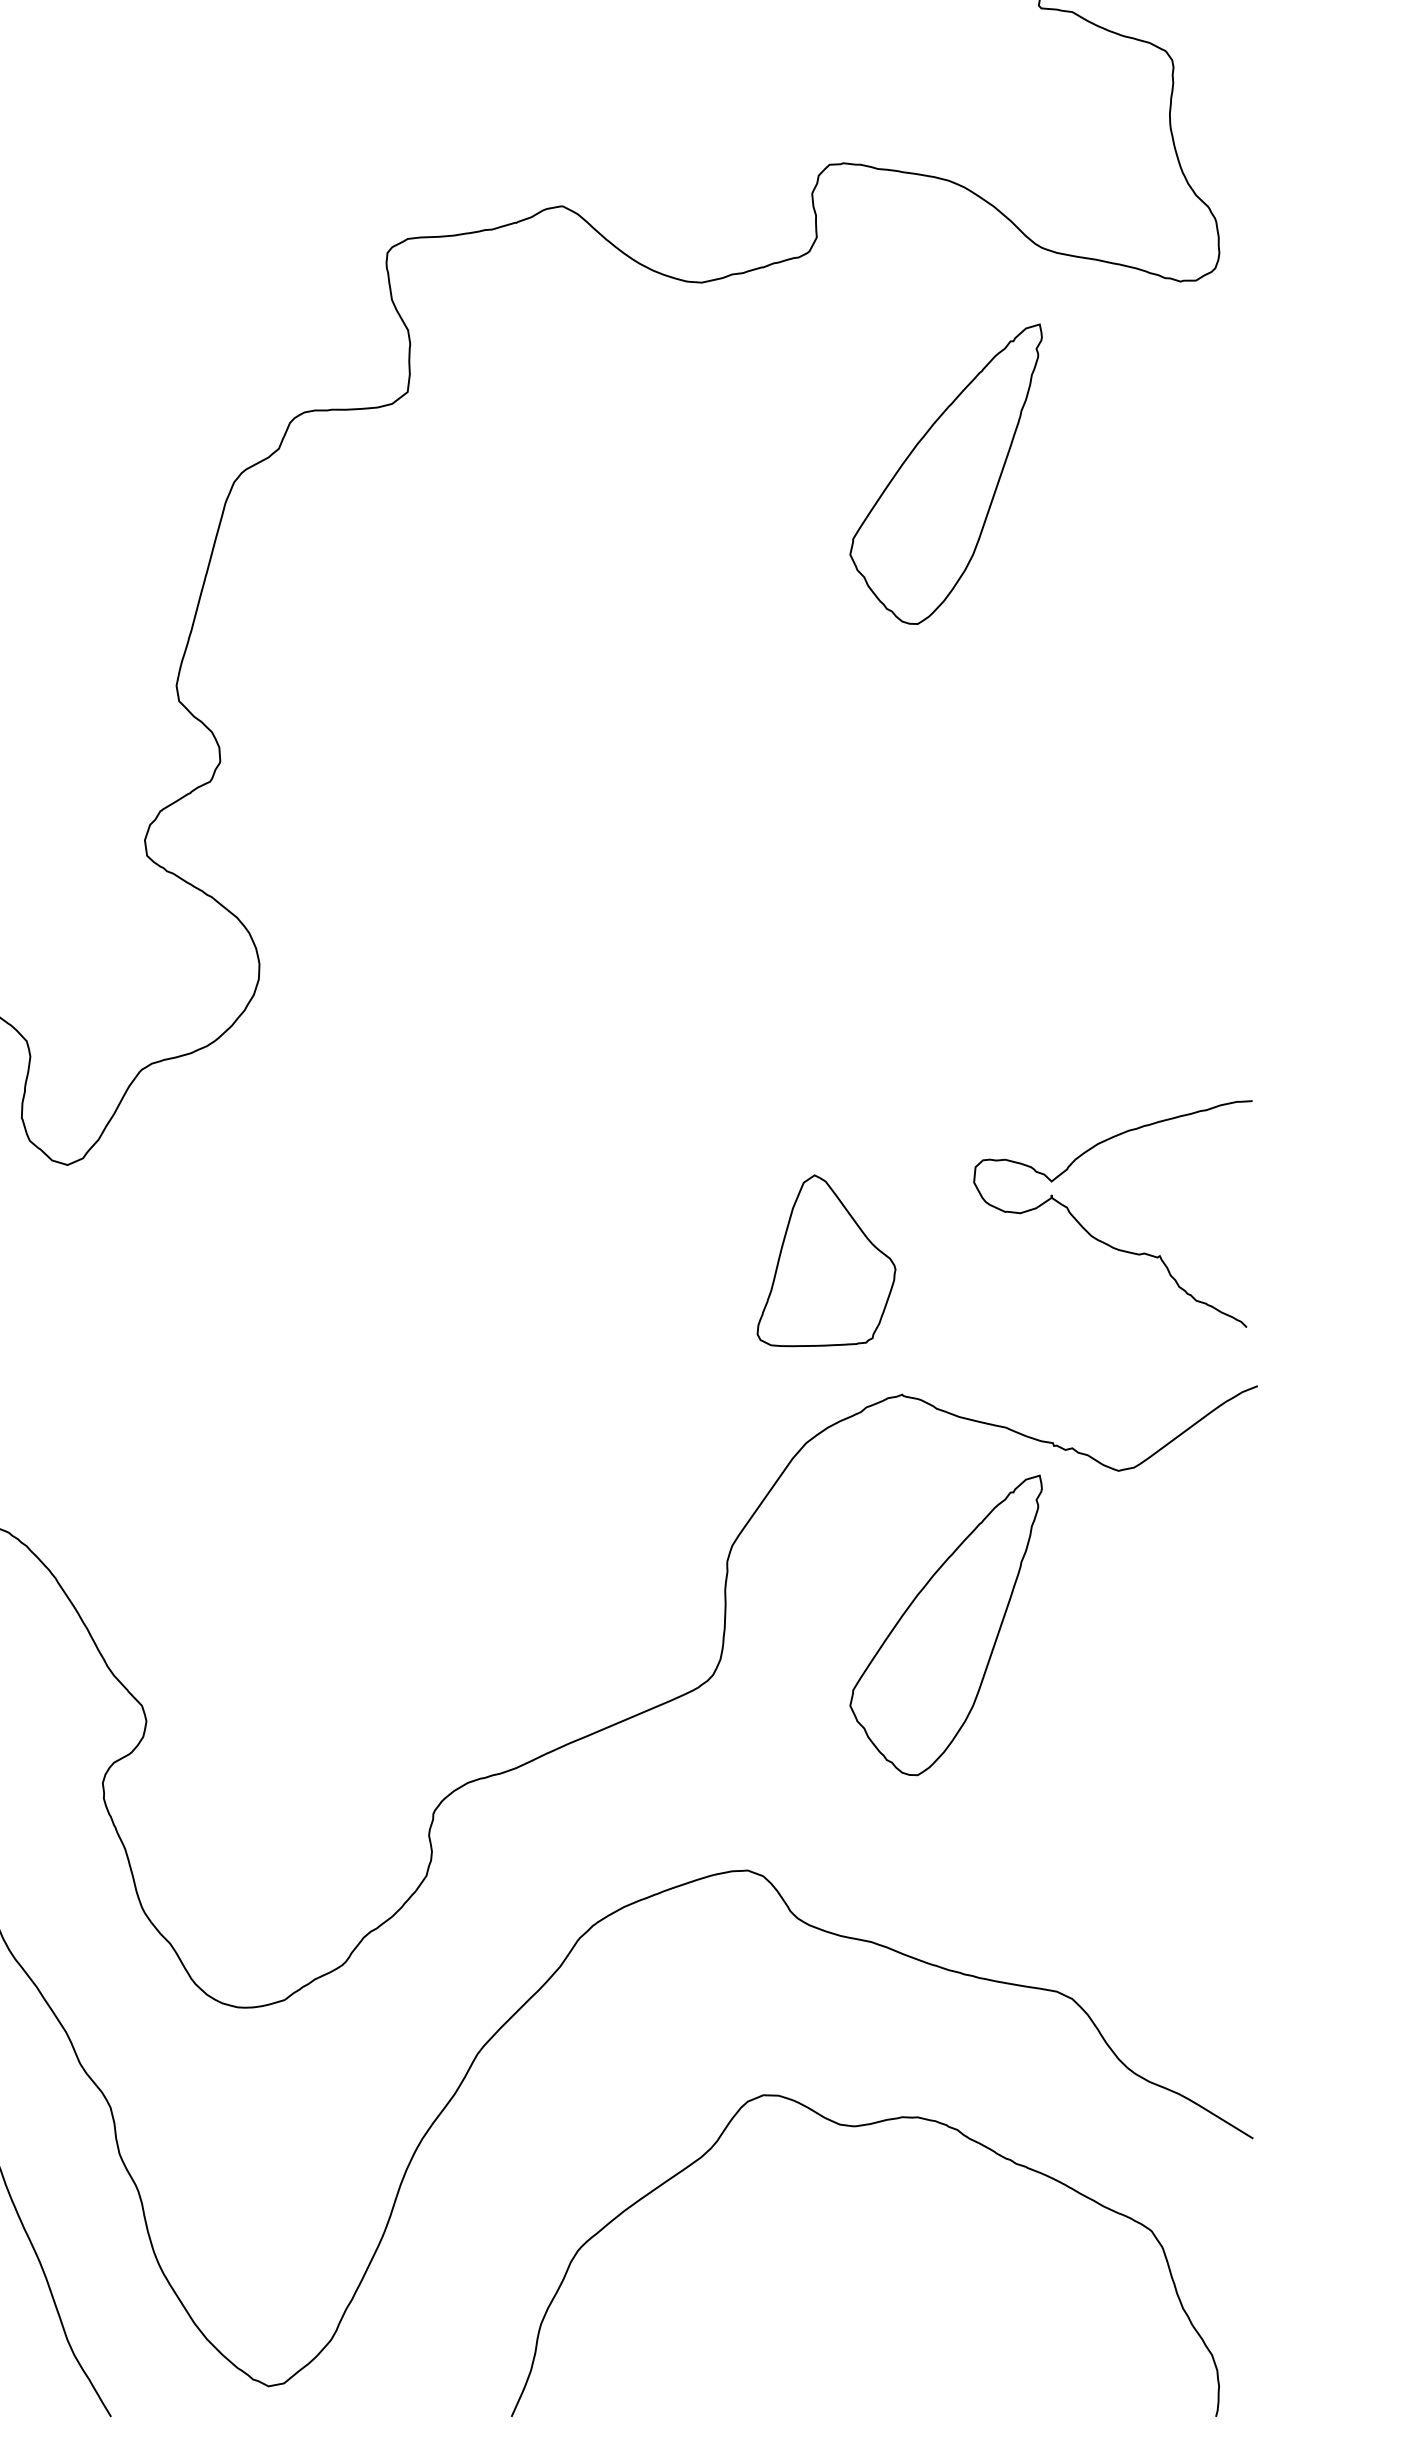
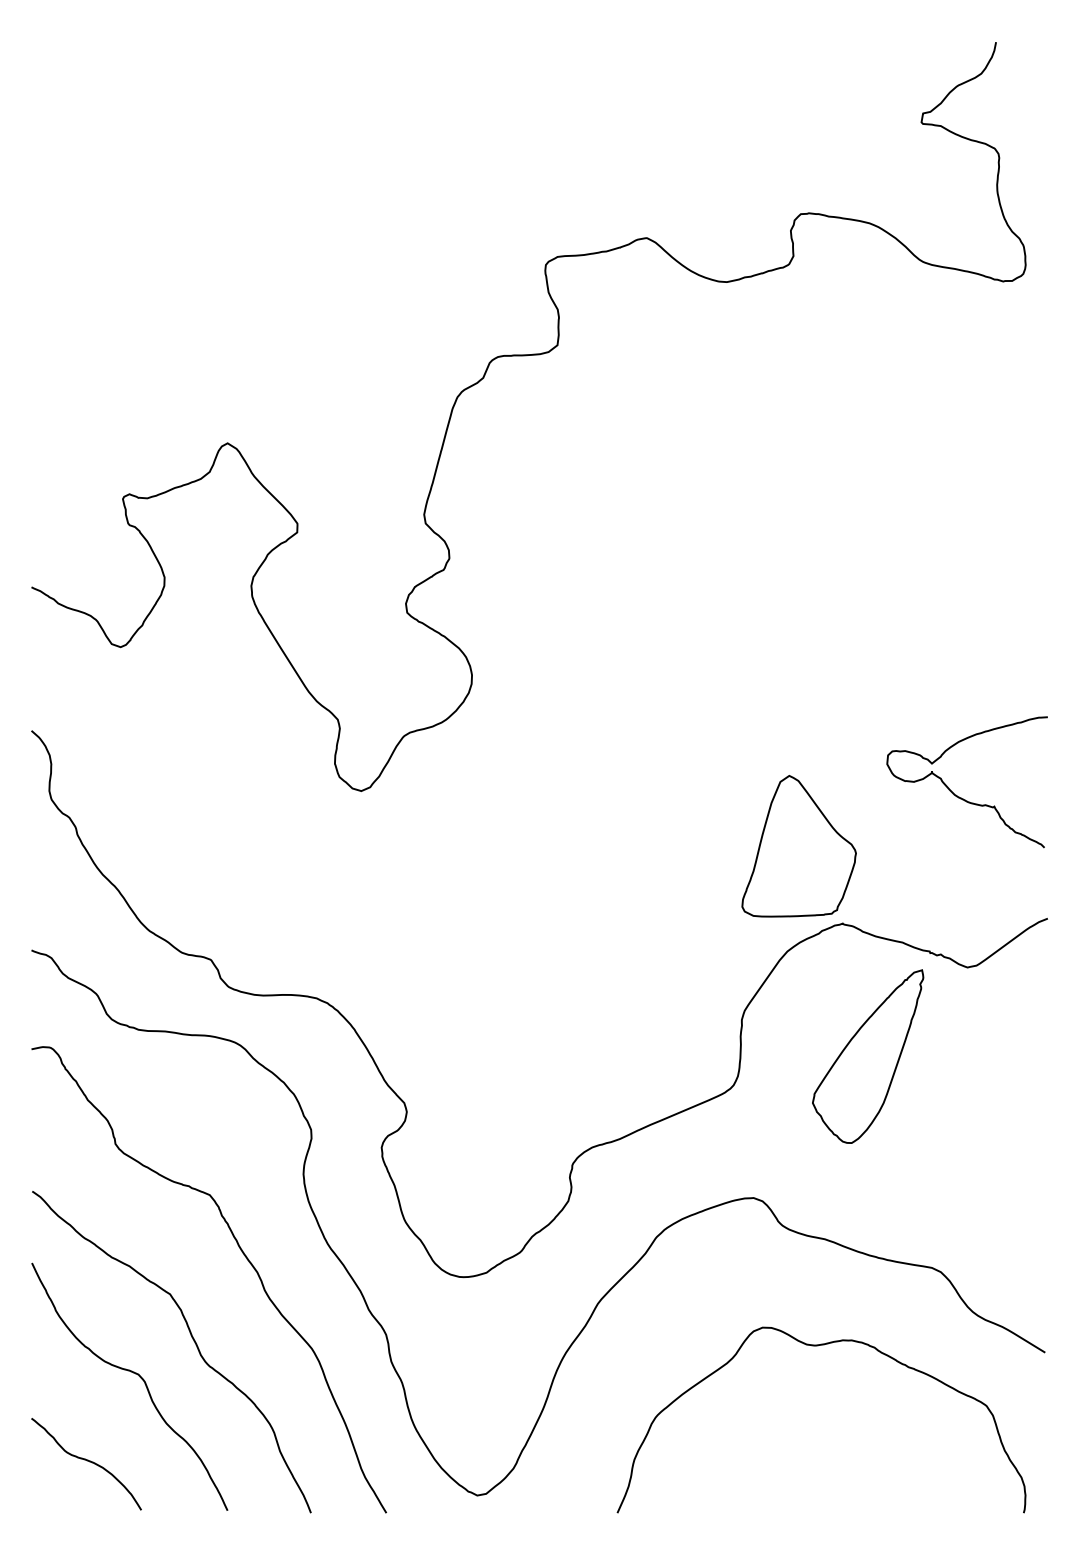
part: (946, 473) -> (868, 392), removed
curve: (1094, 1235) -> (956, 794), moved
part: (825, 1261) -> (798, 846), size x1.43

